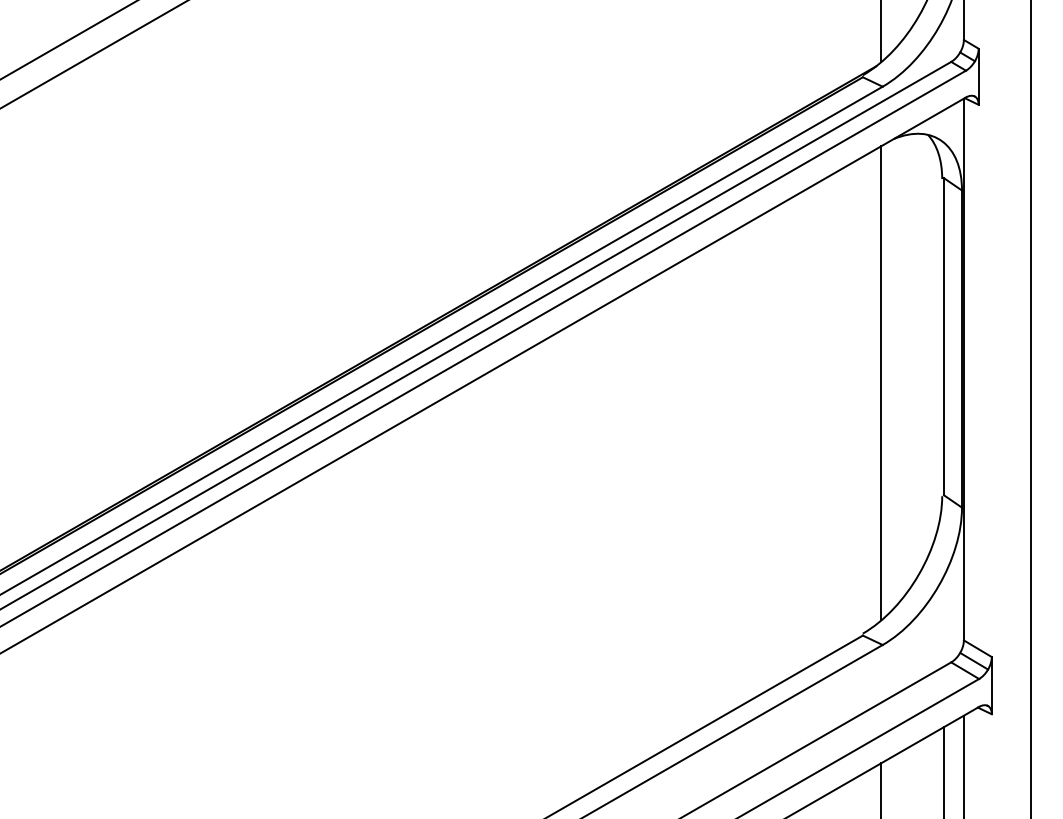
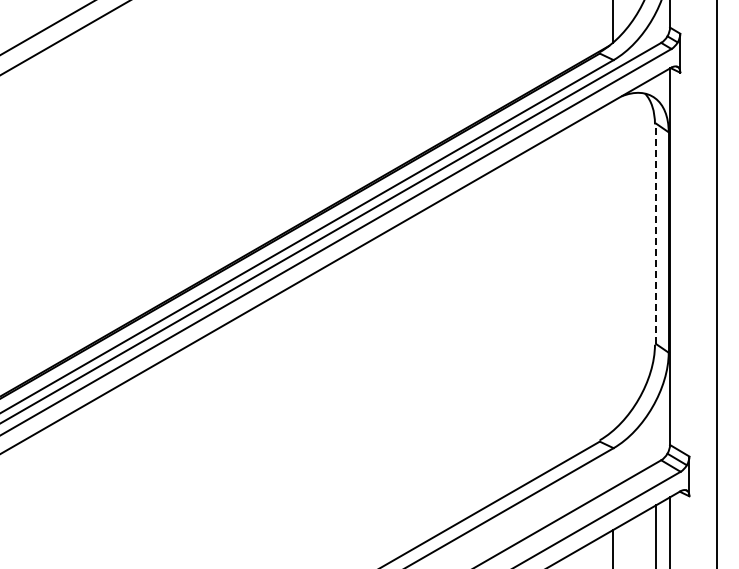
line: (944, 336) -> (656, 233), solid -> dashed
line: (881, 383) -> (612, 266), removed

